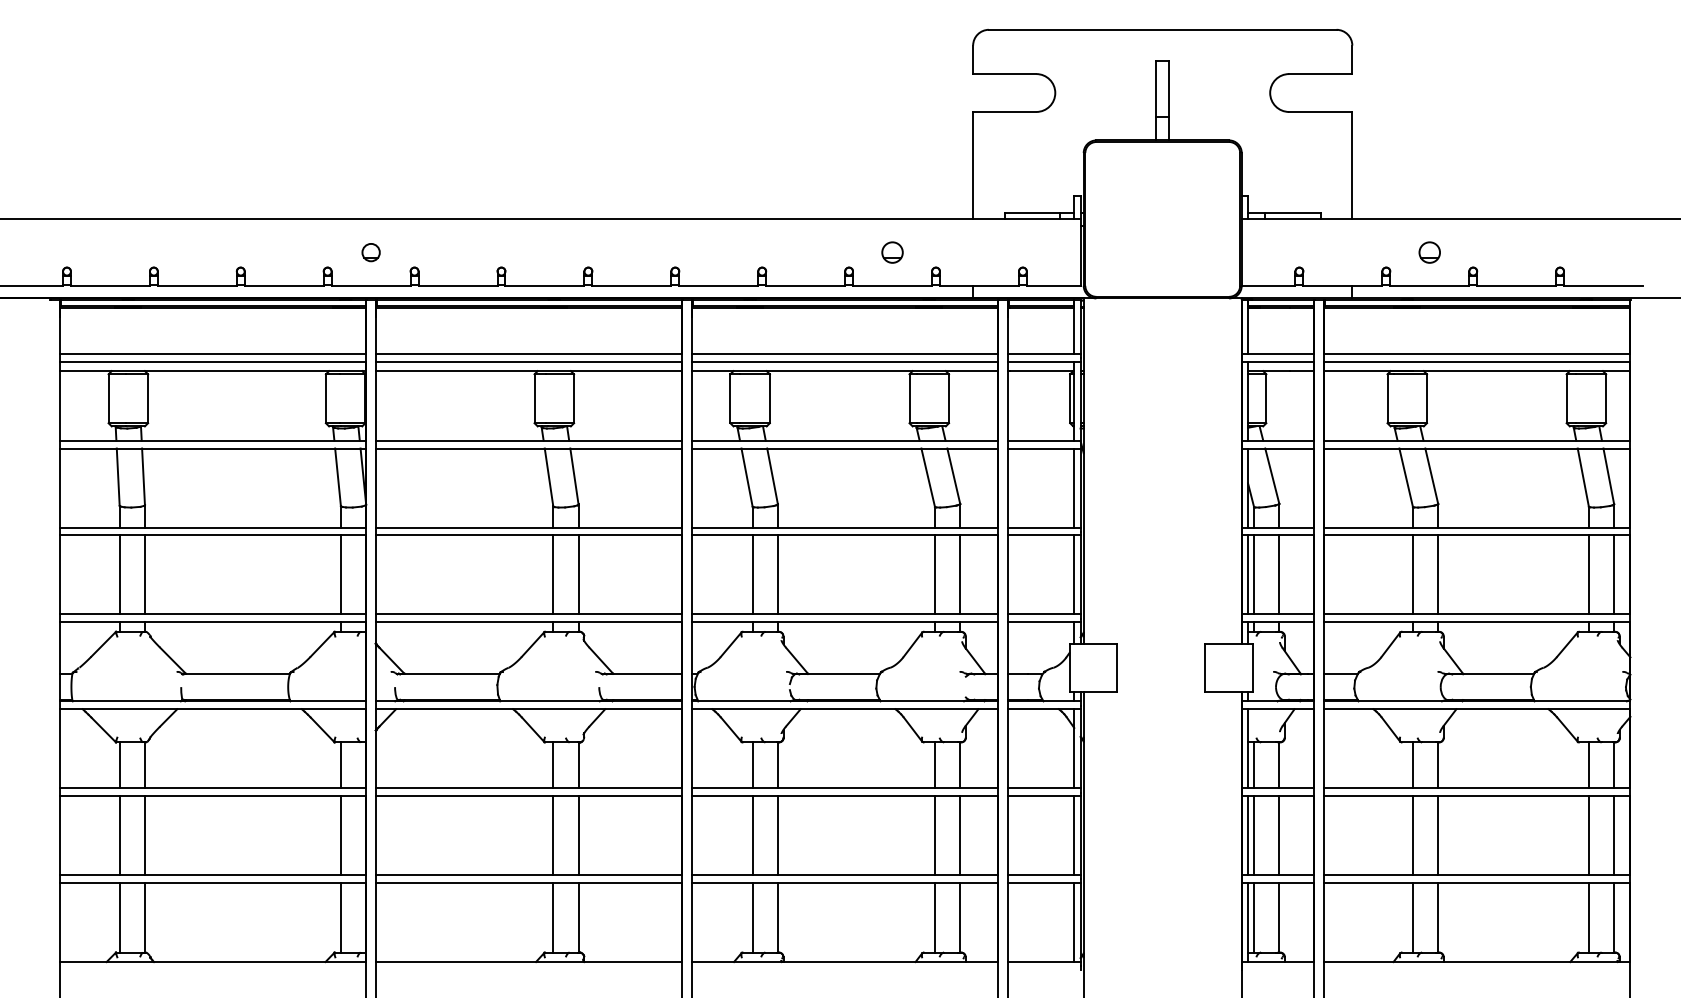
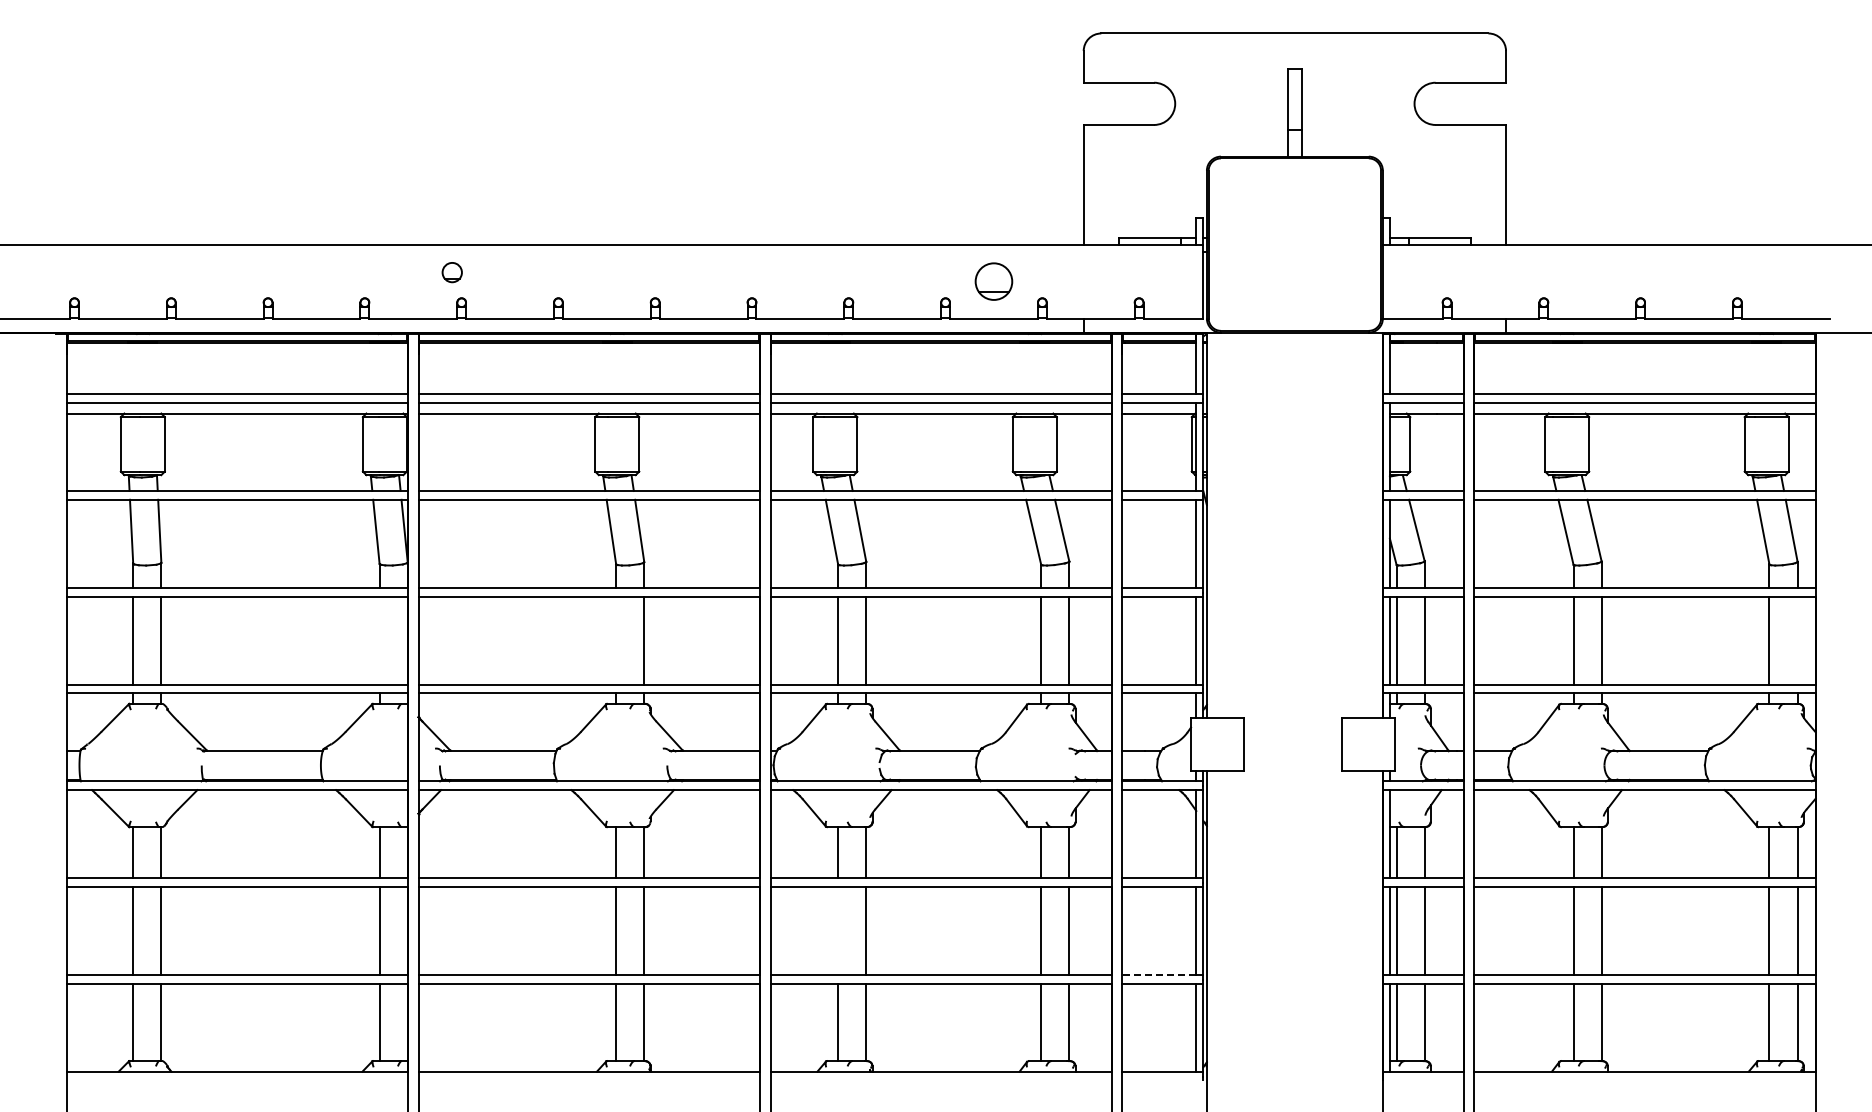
part: (370, 252) -> (451, 272), moved
part: (892, 252) -> (993, 281), size x1.6
part: (1429, 252) -> (1592, 281), removed
line: (340, 574) -> (379, 640), removed
line: (553, 574) -> (616, 640), removed
line: (1614, 574) -> (1797, 640), removed
line: (752, 835) -> (838, 930), removed
line: (1041, 874) -> (1159, 974), solid -> dashed

